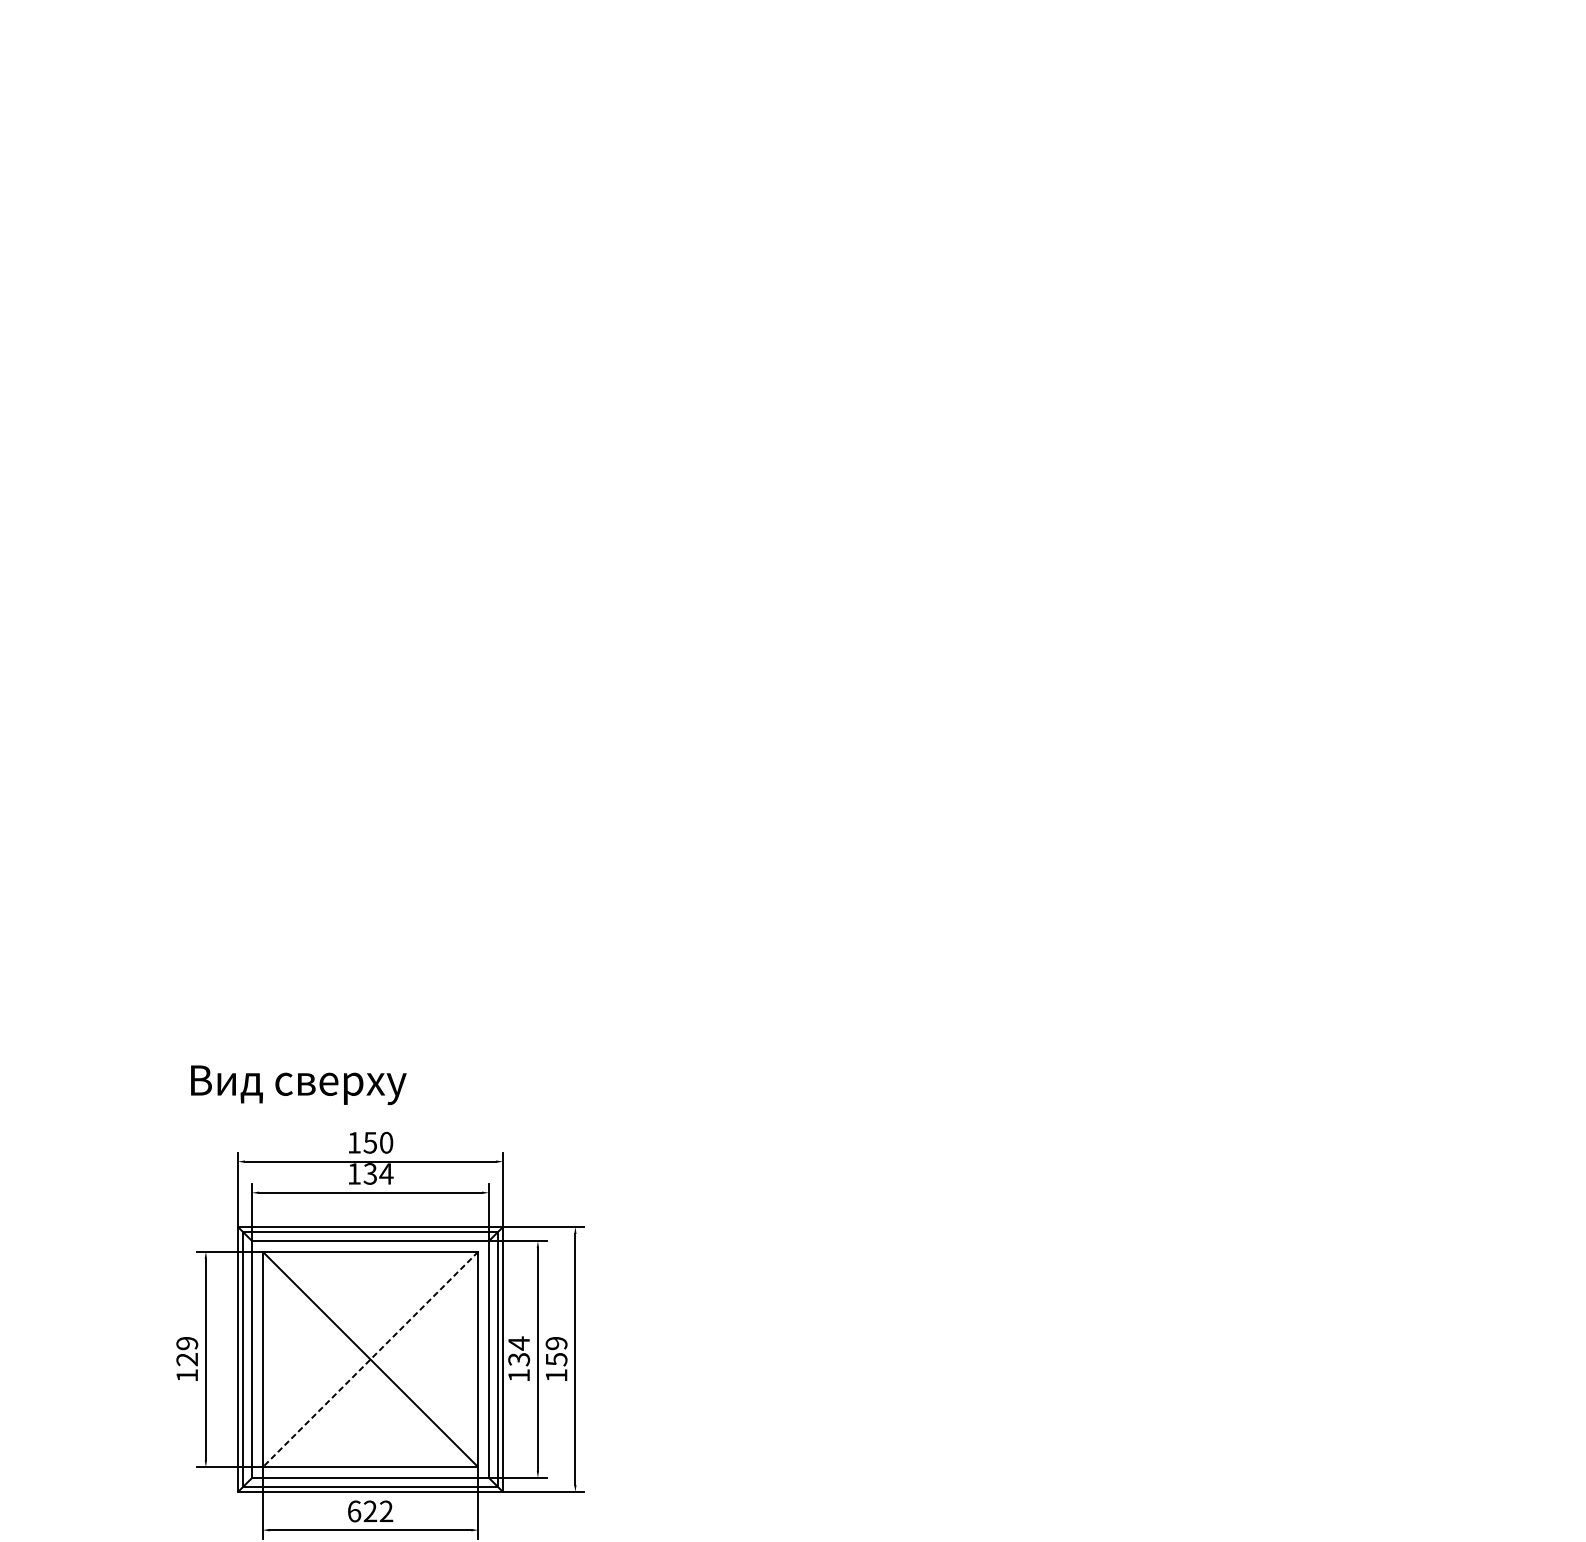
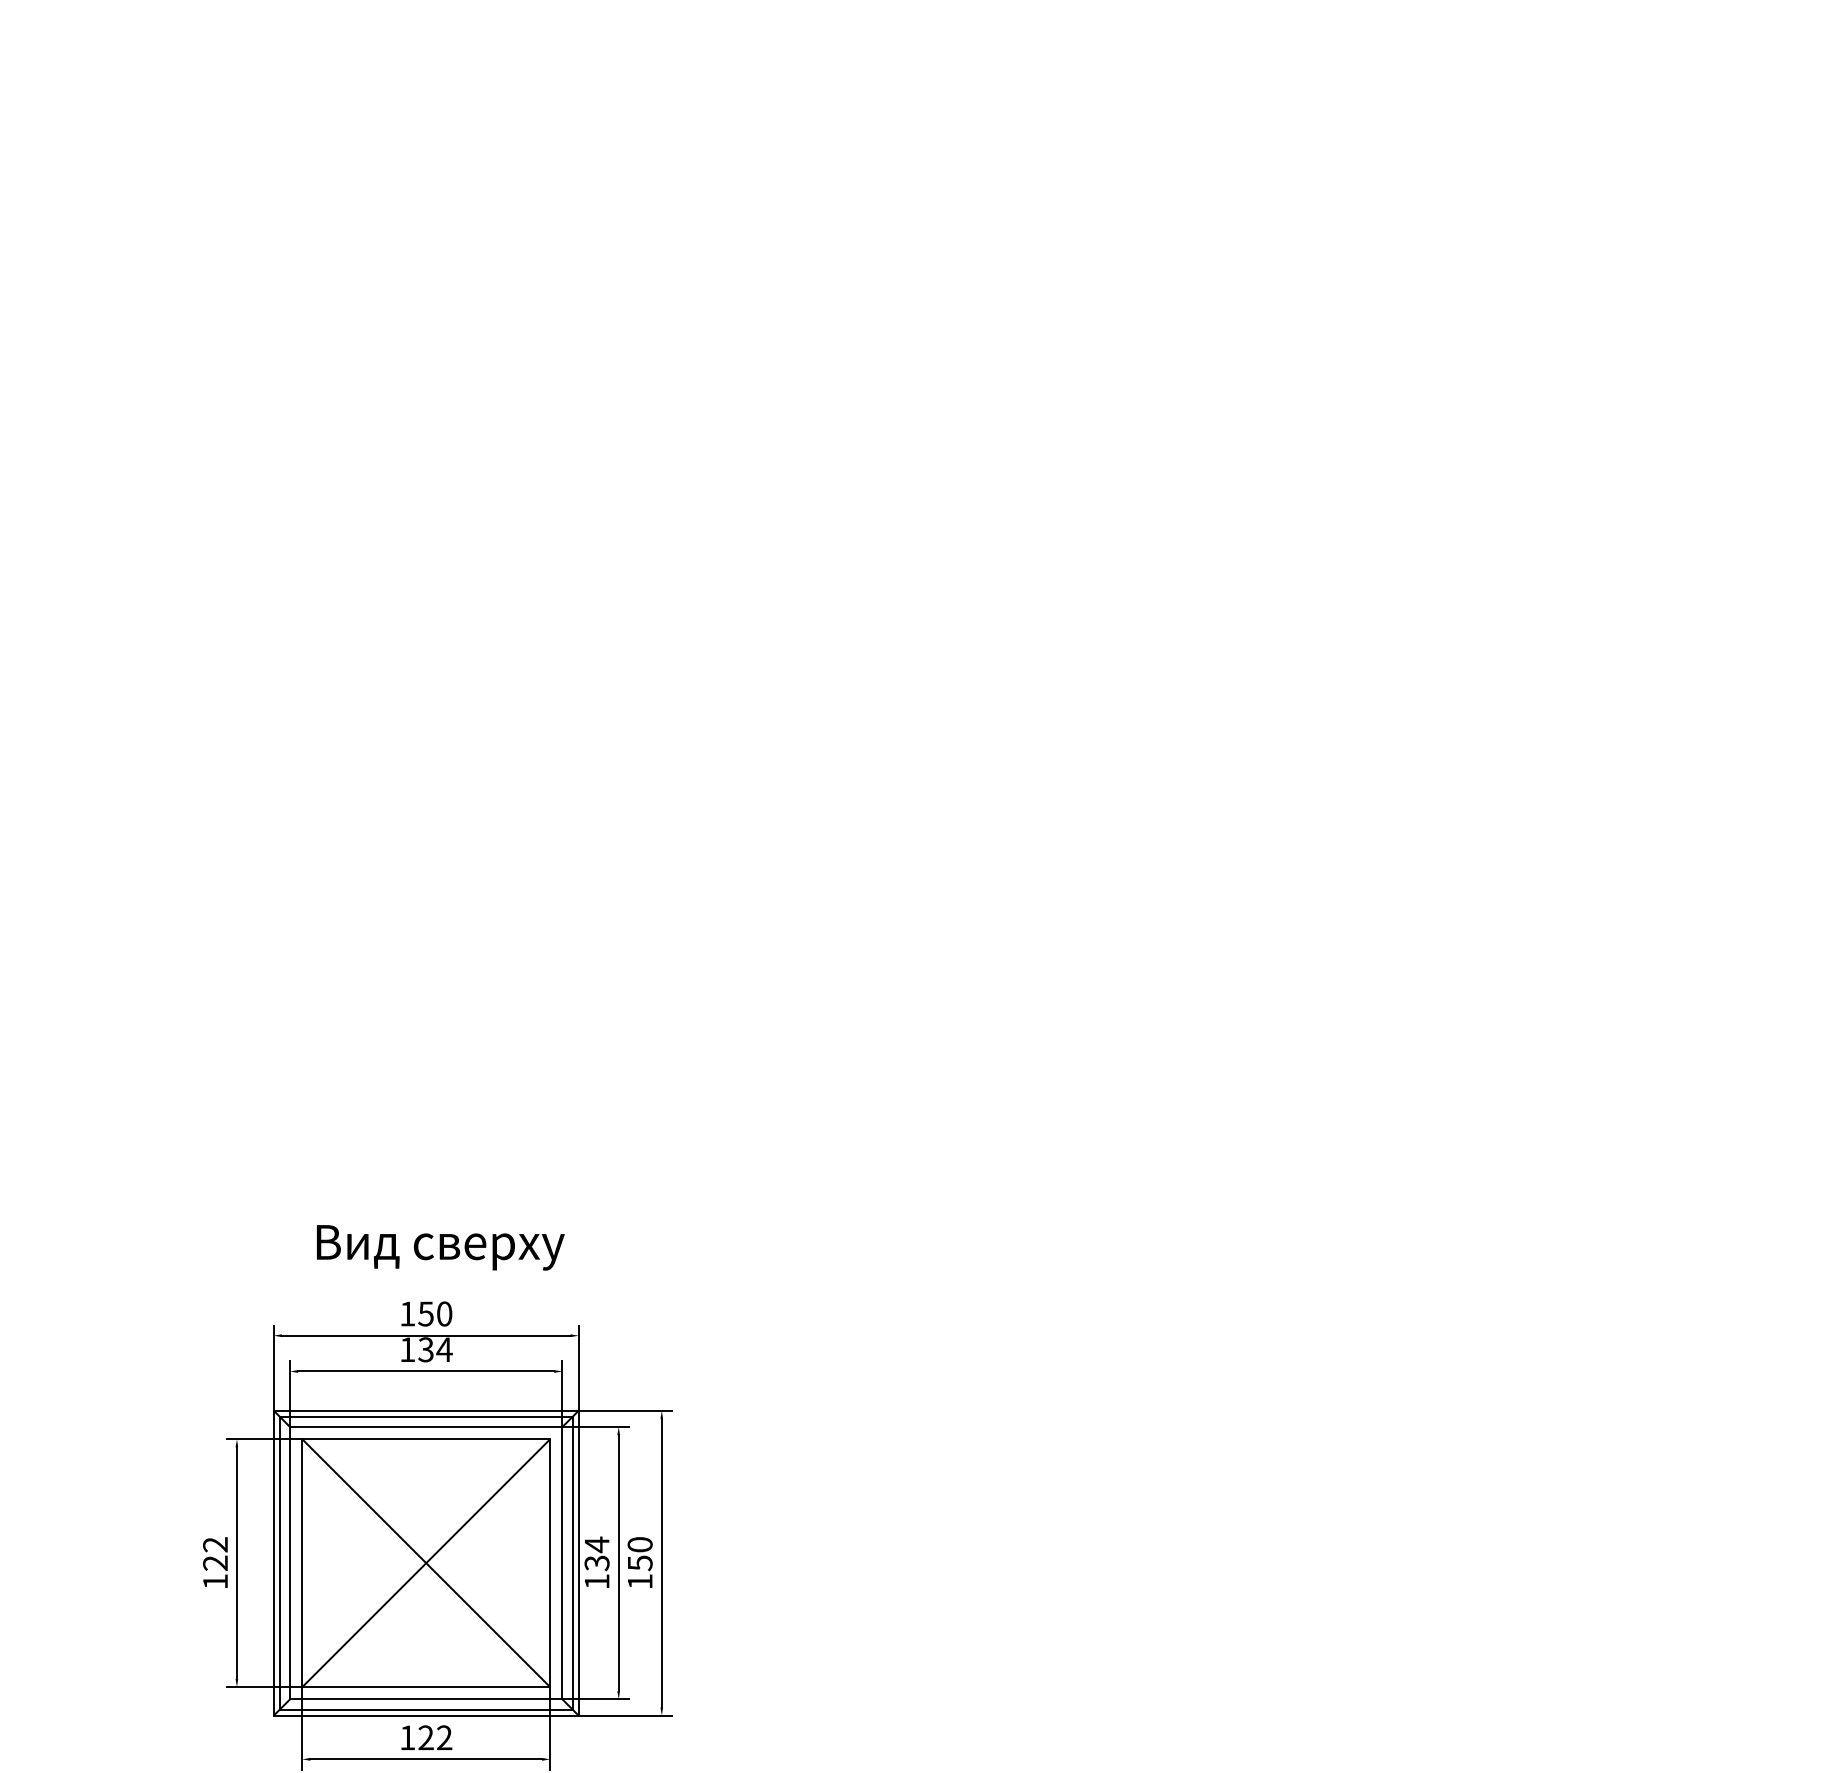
text: (298, 1084) -> (440, 1247), moved
text: (187, 1343) -> (215, 1544), 129 -> 122
text: (556, 1343) -> (639, 1544), 159 -> 150
line: (369, 1359) -> (425, 1563), dashed -> solid
text: (354, 1511) -> (407, 1737), 622 -> 122

